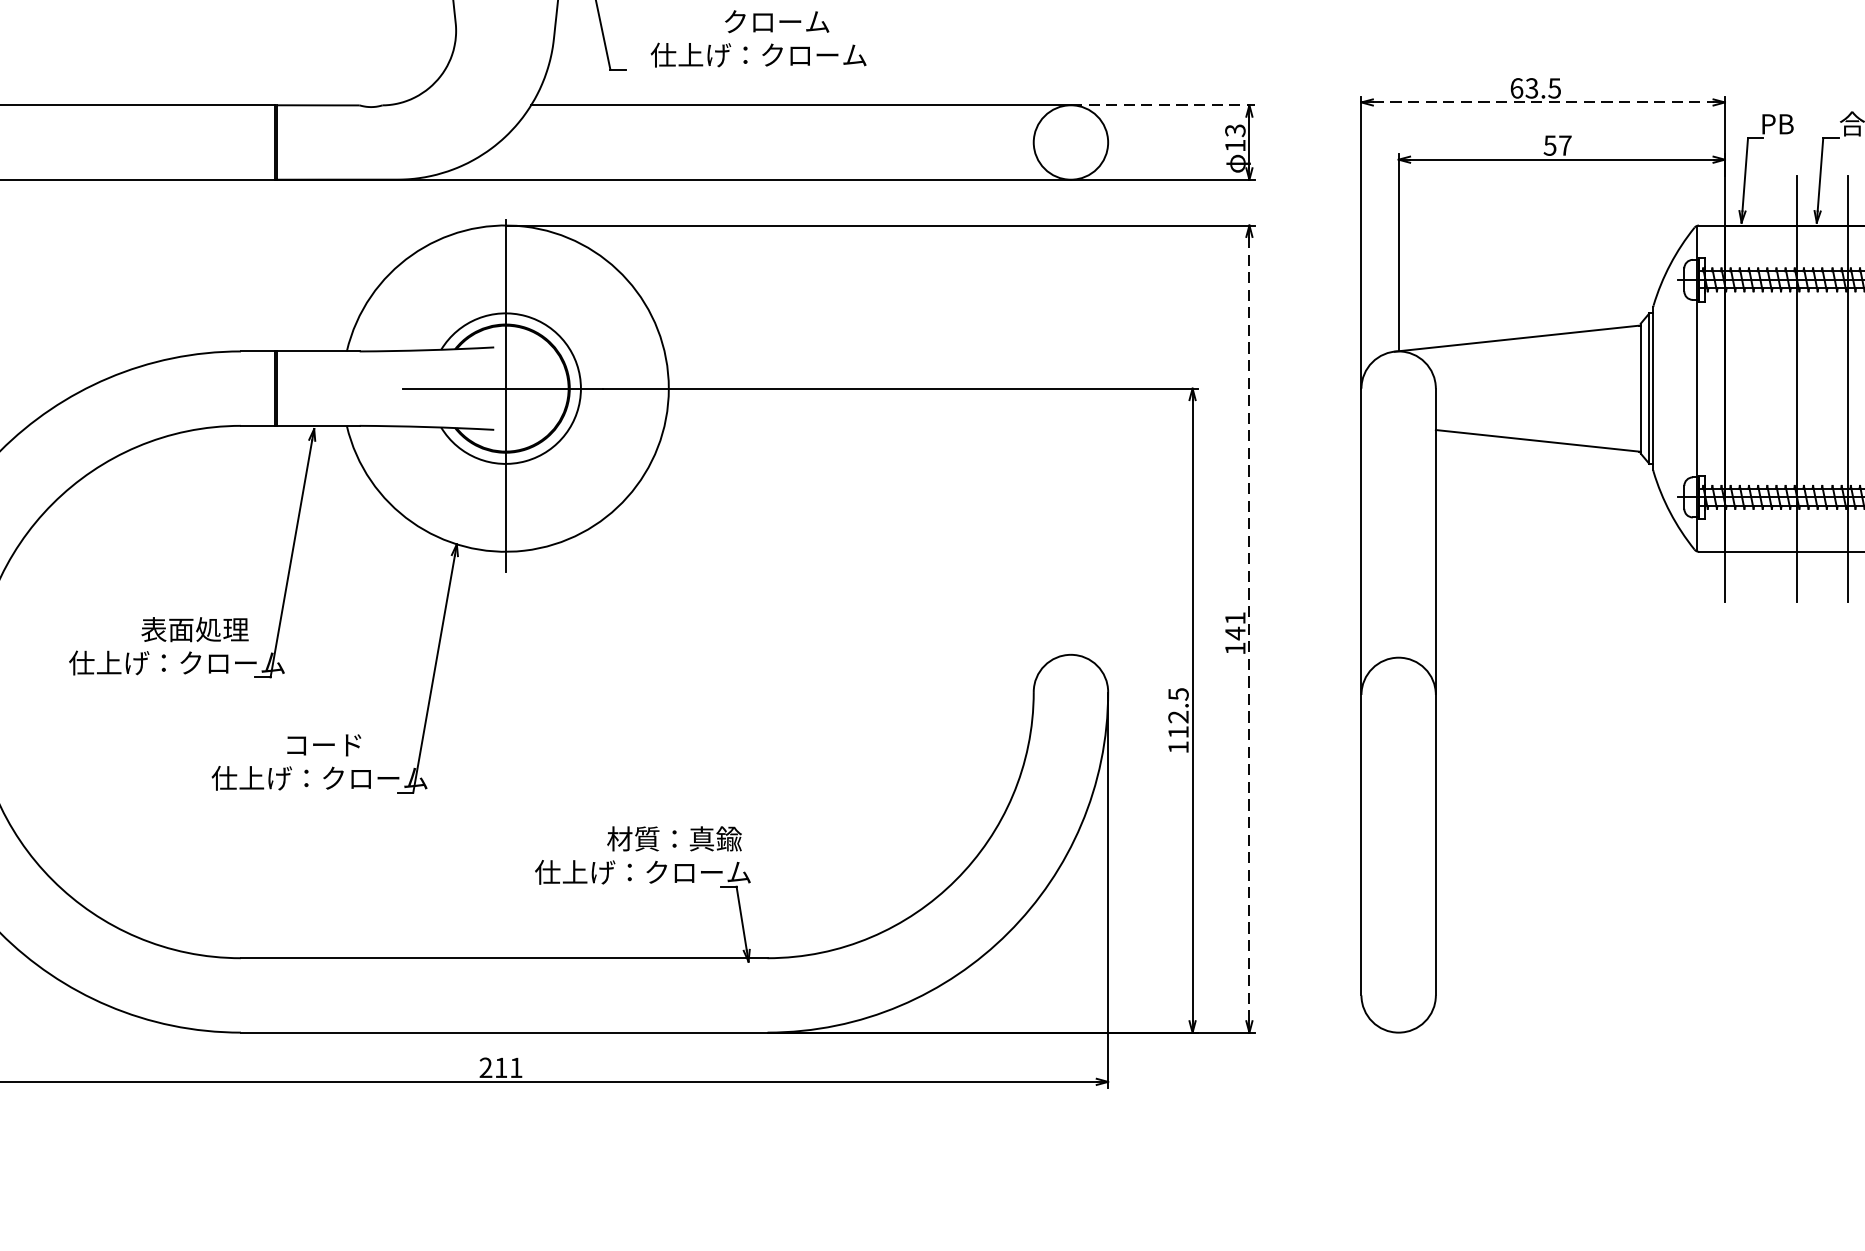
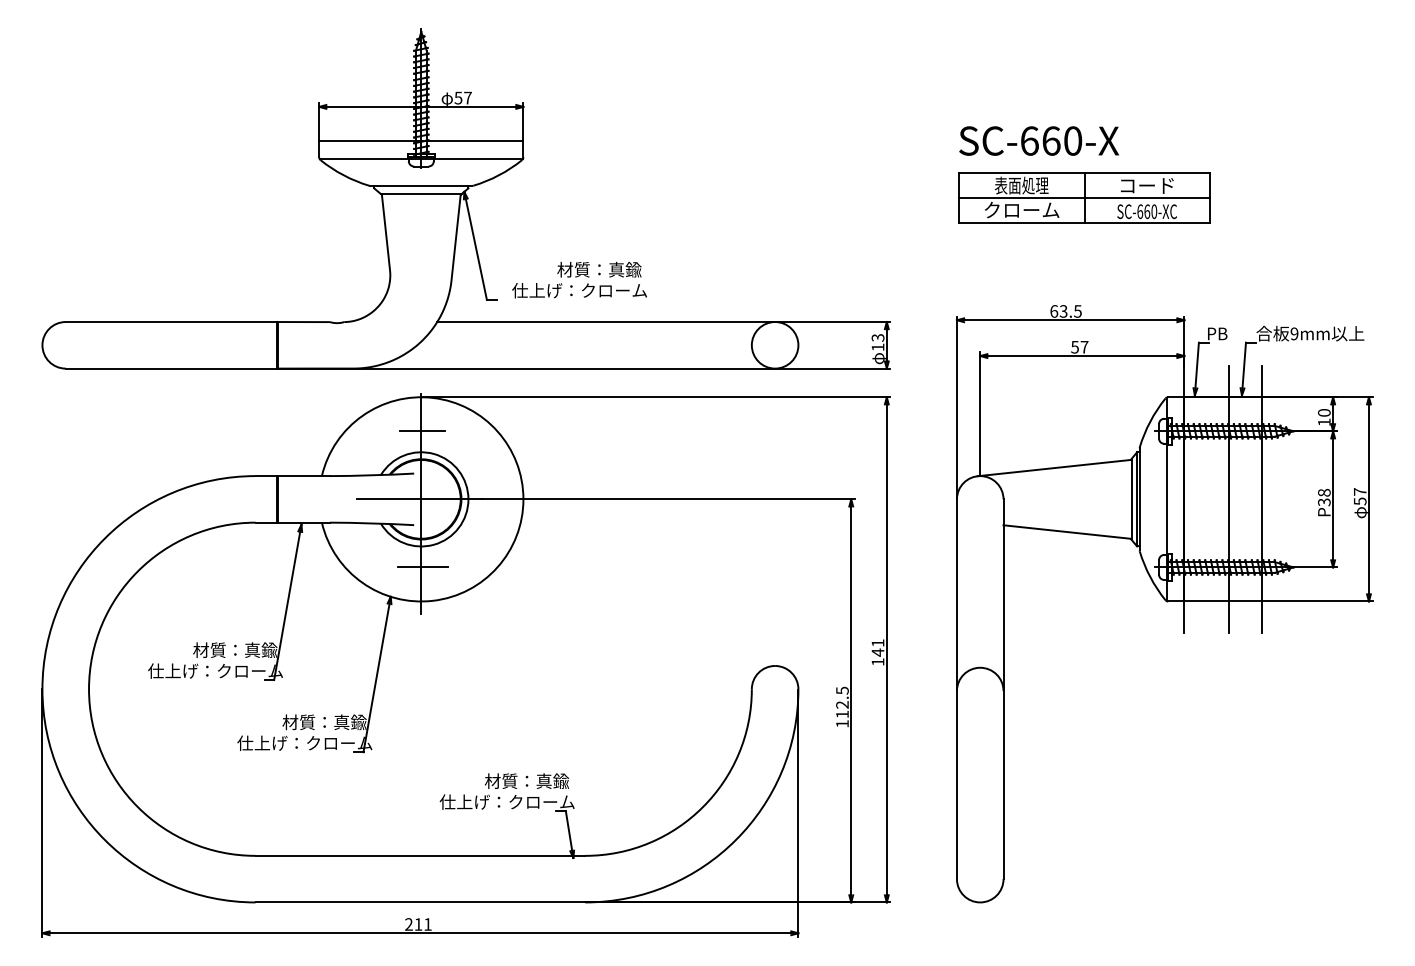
text: (790, 21) -> (599, 269), クローム -> 材質：真鍮
line: (1542, 102) -> (1070, 320), dashed -> solid
line: (1162, 106) -> (832, 322), dashed -> solid
line: (505, 280) -> (421, 431), added
line: (507, 497) -> (422, 567), added
text: (208, 628) -> (235, 649), 表面処理 -> 材質：真鍮
line: (1248, 630) -> (886, 650), dashed -> solid
text: (350, 745) -> (324, 722), コード -> 材質：真鍮

